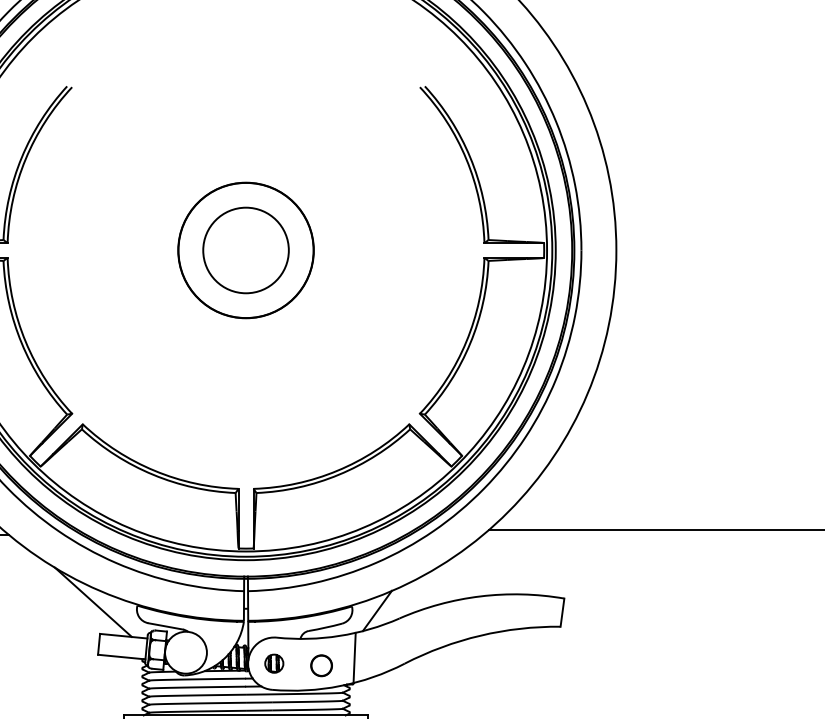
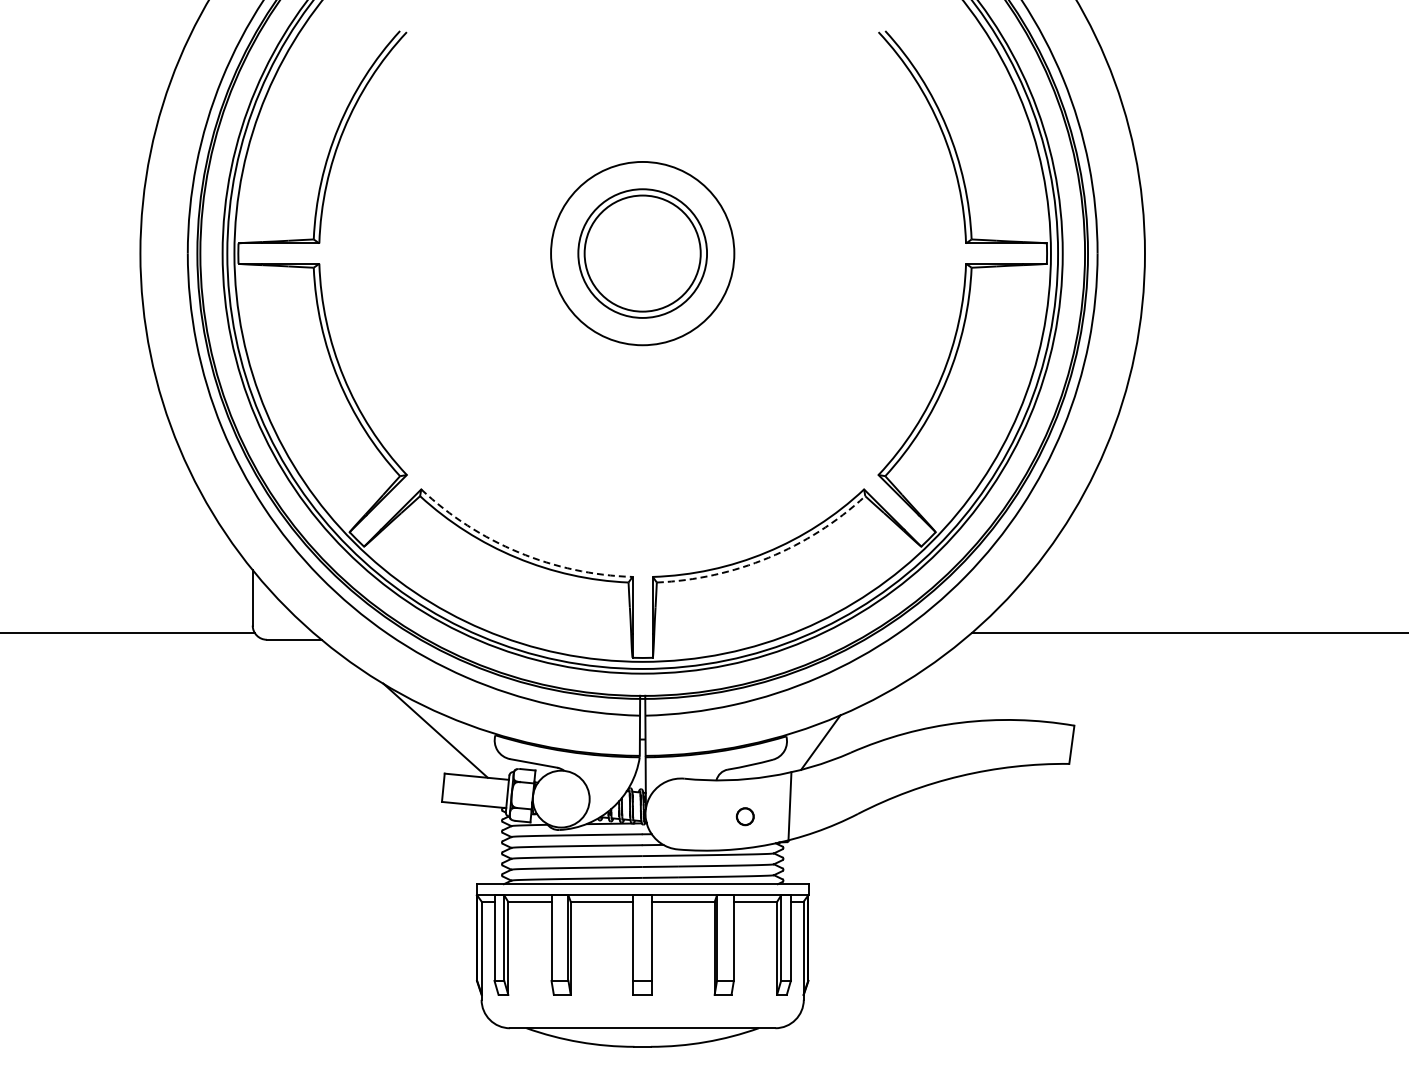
circle: (245, 250) -> (642, 253), size x0.7
arc: (154, 470) -> (518, 552), solid -> dashed
arc: (338, 474) -> (768, 557), solid -> dashed
part: (273, 663) -> (680, 813), removed
circle: (321, 665) -> (745, 816), size x0.6

